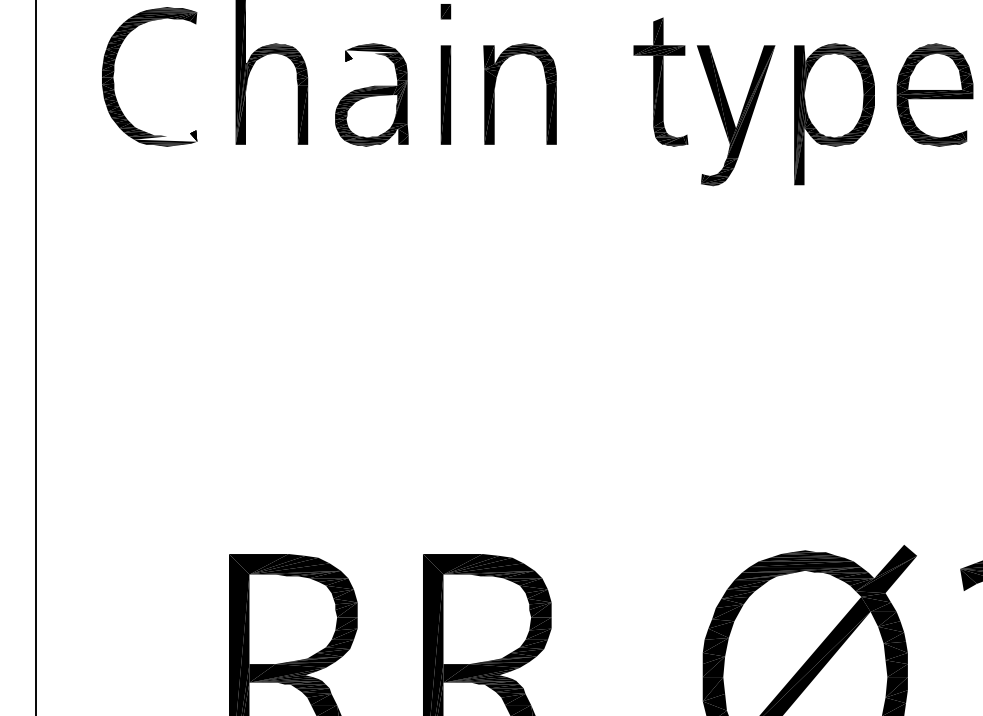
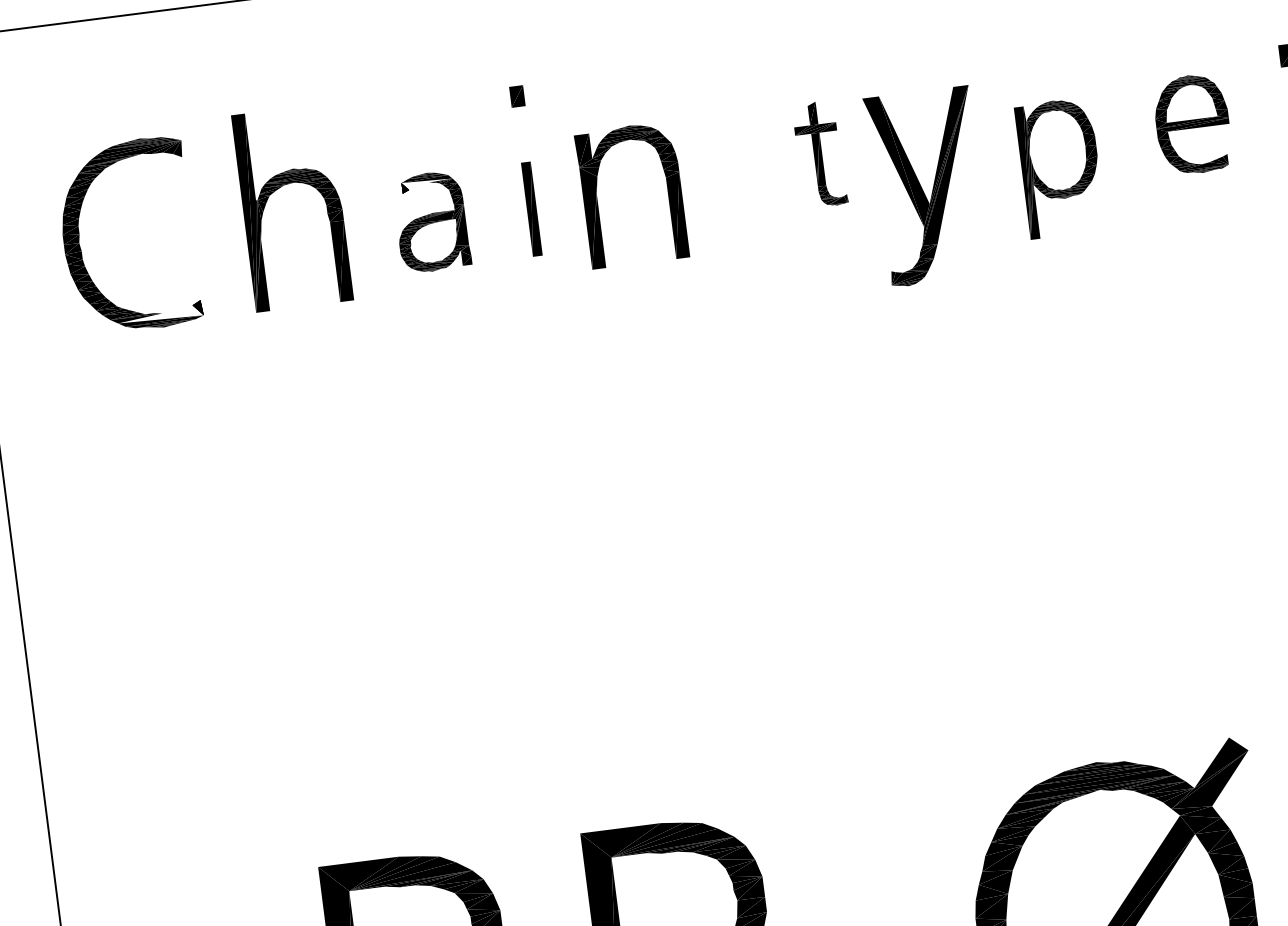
part: (660, 81) -> (819, 153), size x0.6
part: (371, 94) -> (431, 221), size x0.7
part: (445, 94) -> (531, 208), size x0.7
part: (934, 94) -> (1191, 123), size x0.7
part: (834, 114) -> (1060, 168), size x0.7

